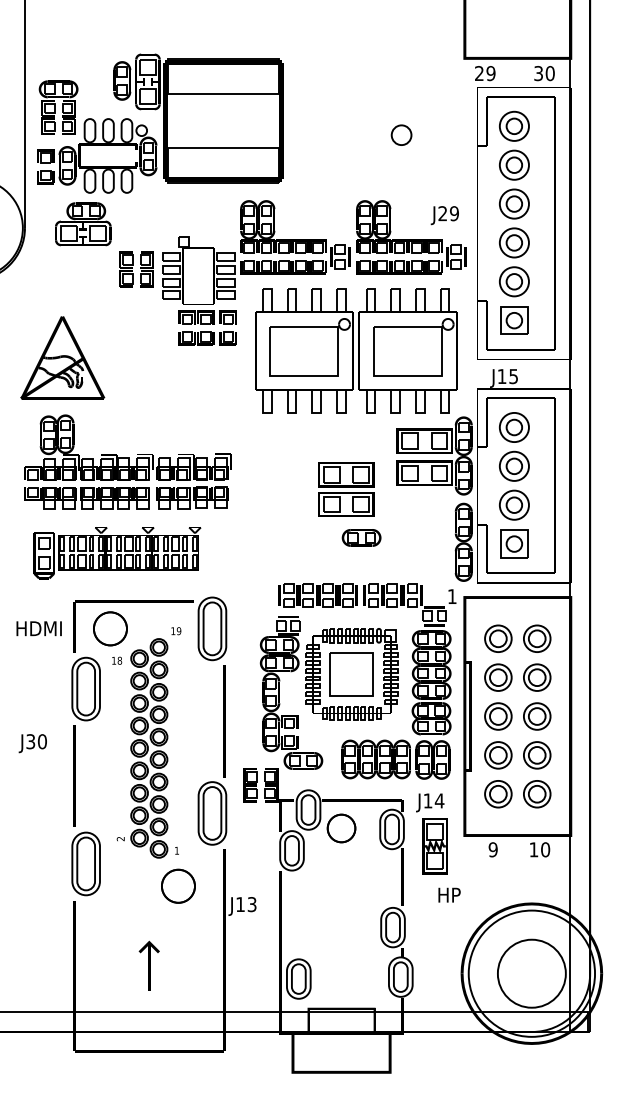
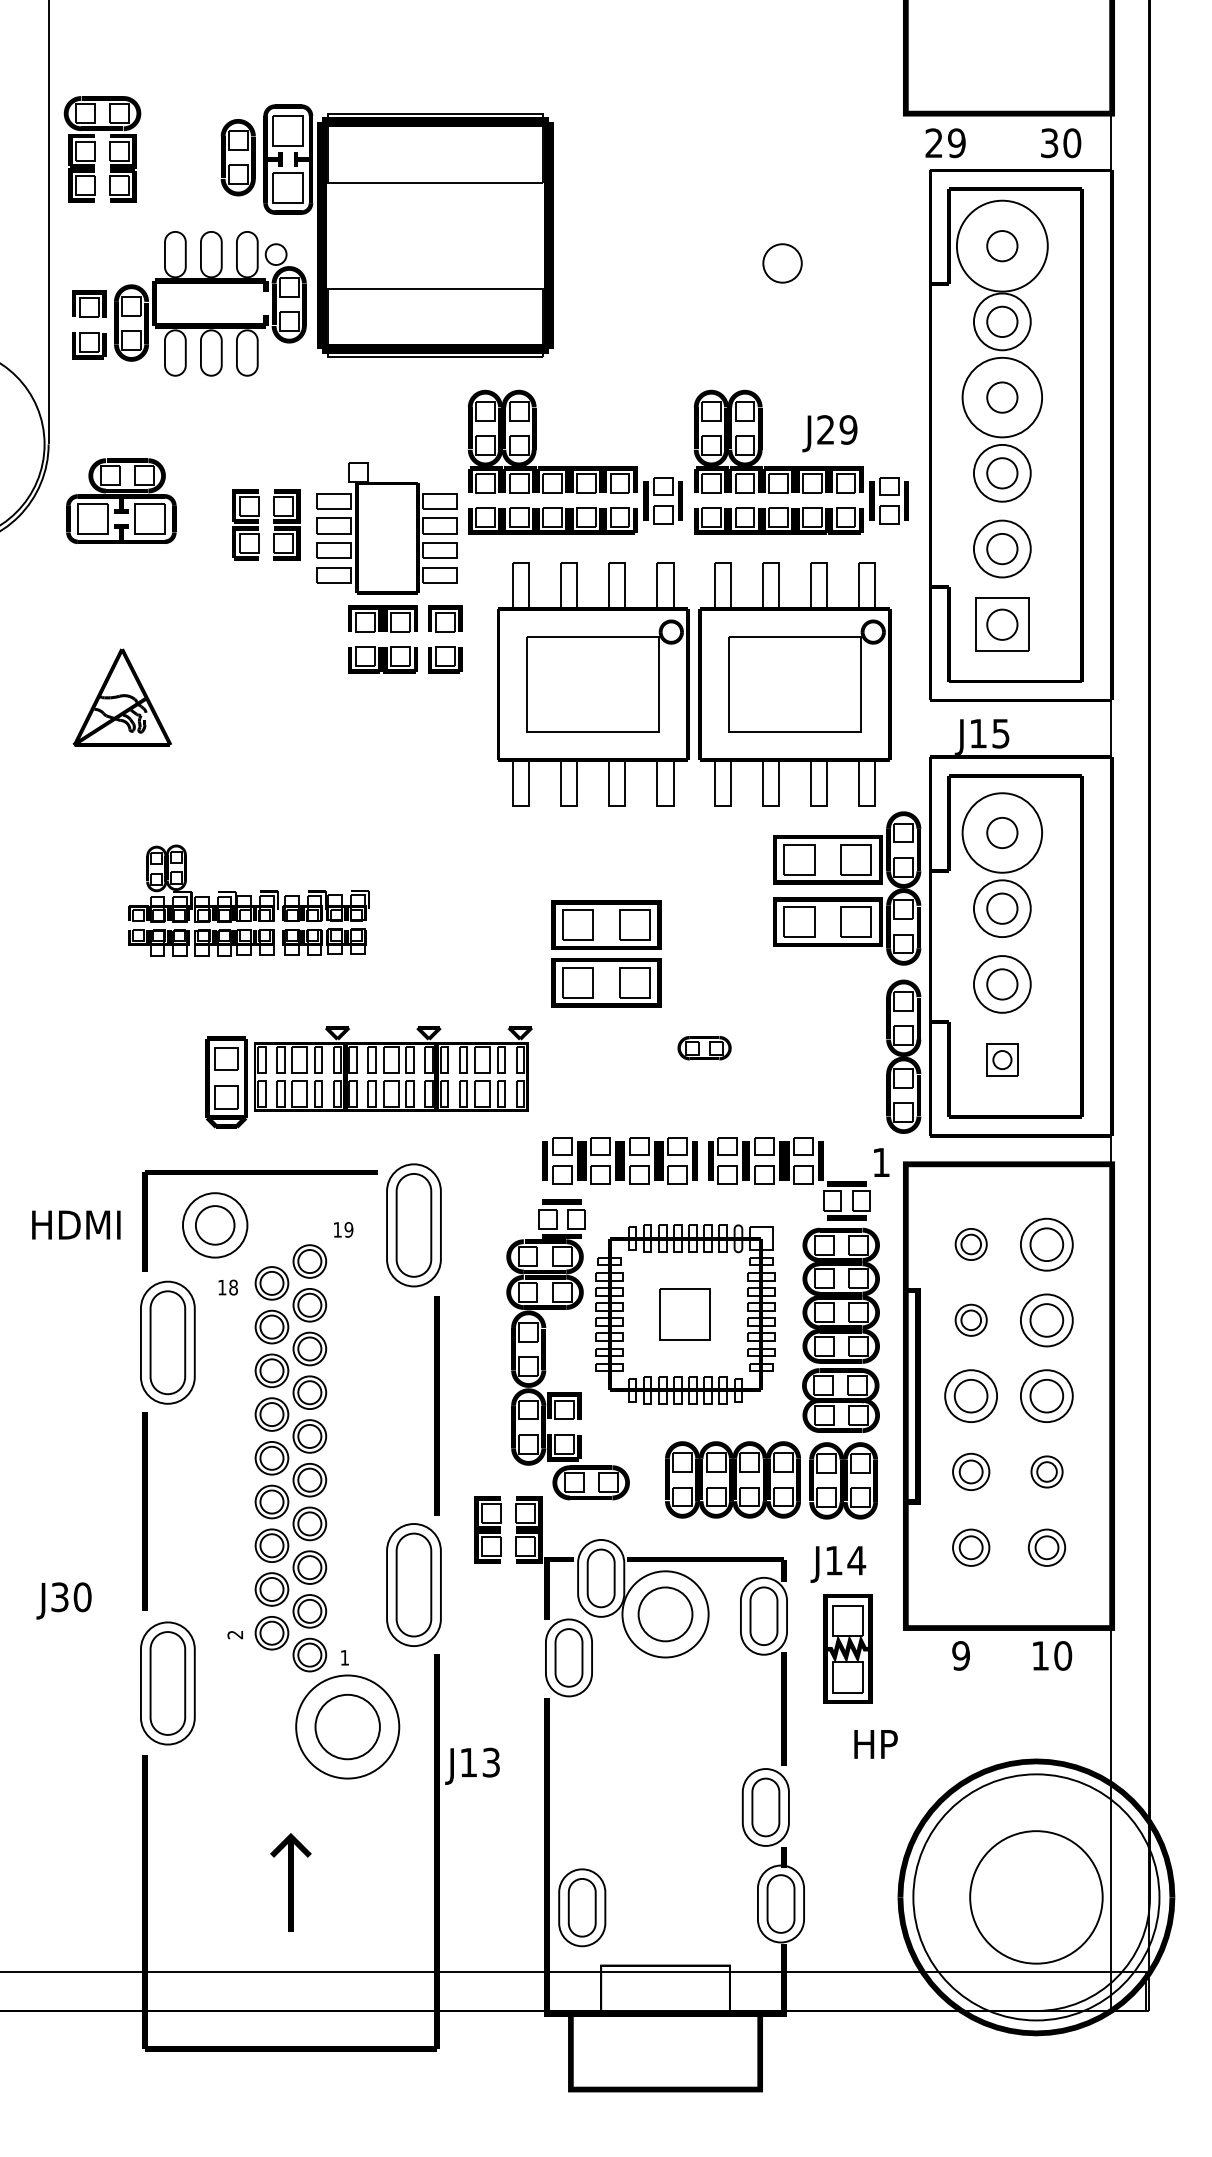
part: (58, 107) -> (102, 148), moved
circle: (513, 125) -> (1000, 244), size x1.6
circle: (513, 203) -> (1000, 396), size x1.4
text: (444, 215) -> (829, 433), moved
part: (83, 224) -> (121, 501), moved
part: (62, 357) -> (121, 696), size x0.6
circle: (513, 427) -> (1000, 832), size x1.4
part: (127, 461) -> (248, 899), size x0.6
part: (346, 489) -> (606, 953), moved
part: (361, 537) -> (704, 1047), size x0.7
part: (514, 543) -> (1002, 1059), size x0.6
part: (117, 553) -> (369, 1078), moved
circle: (109, 628) -> (213, 1224), size x0.6
part: (498, 638) -> (971, 1244), size x0.6
part: (351, 674) -> (684, 1314), size x0.6
part: (498, 677) -> (971, 1320), size x0.6
text: (32, 743) -> (63, 1600), moved
part: (498, 755) -> (971, 1472), size x0.7
part: (537, 755) -> (1047, 1472), size x0.6
part: (498, 794) -> (971, 1548), size x0.7
part: (537, 794) -> (1047, 1548), size x0.7
circle: (341, 828) -> (665, 1614), size x1.6
circle: (177, 885) -> (345, 1725), size x1.6

